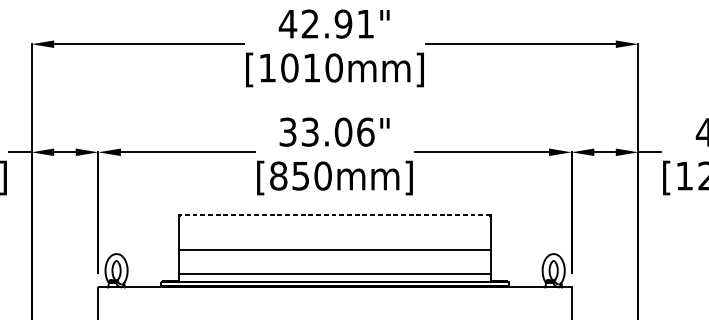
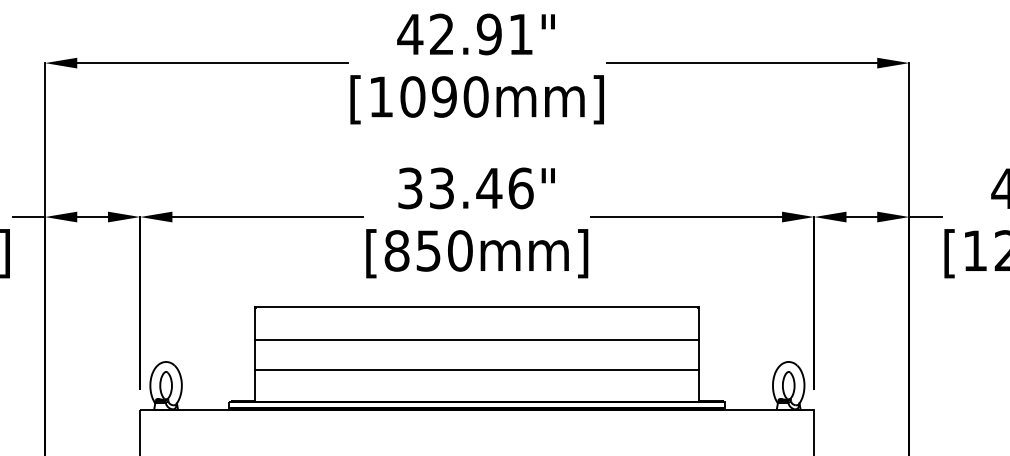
text: (312, 67) -> (444, 96), [1010mm] -> [1090mm]
text: (343, 132) -> (489, 188), 33.06" -> 33.46"
line: (334, 215) -> (476, 306), dashed -> solid
line: (335, 250) -> (477, 340), moved
line: (335, 274) -> (477, 370), moved

